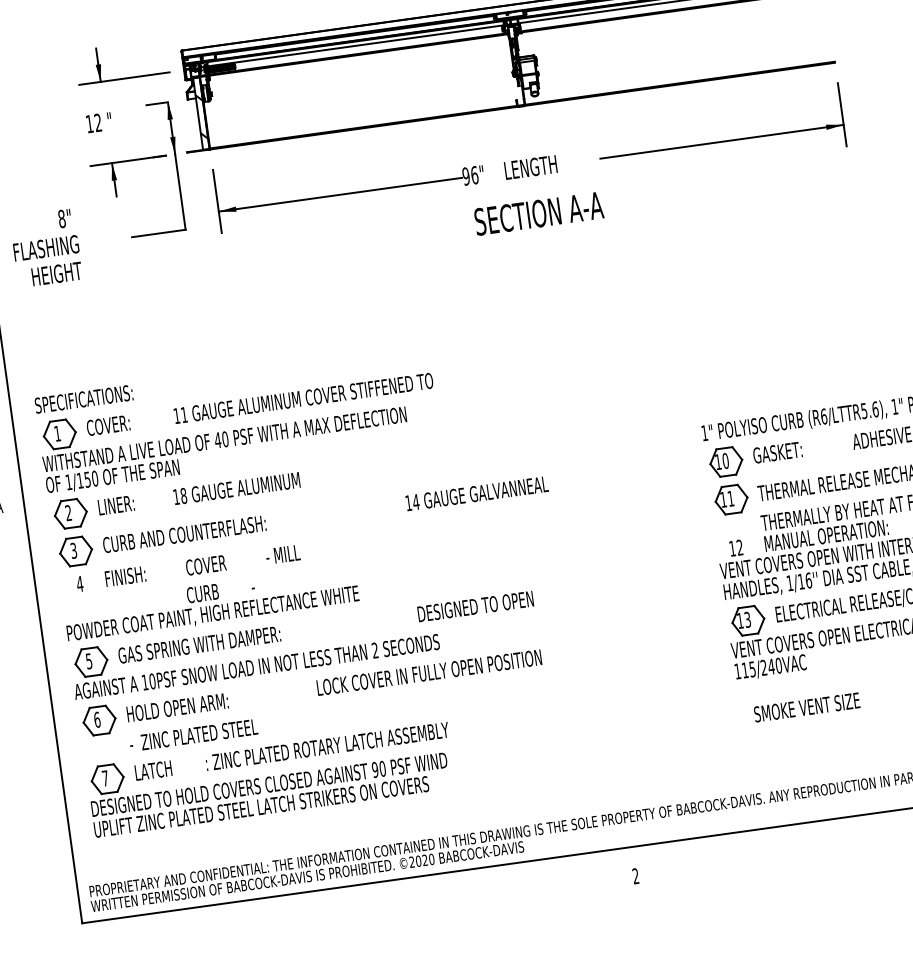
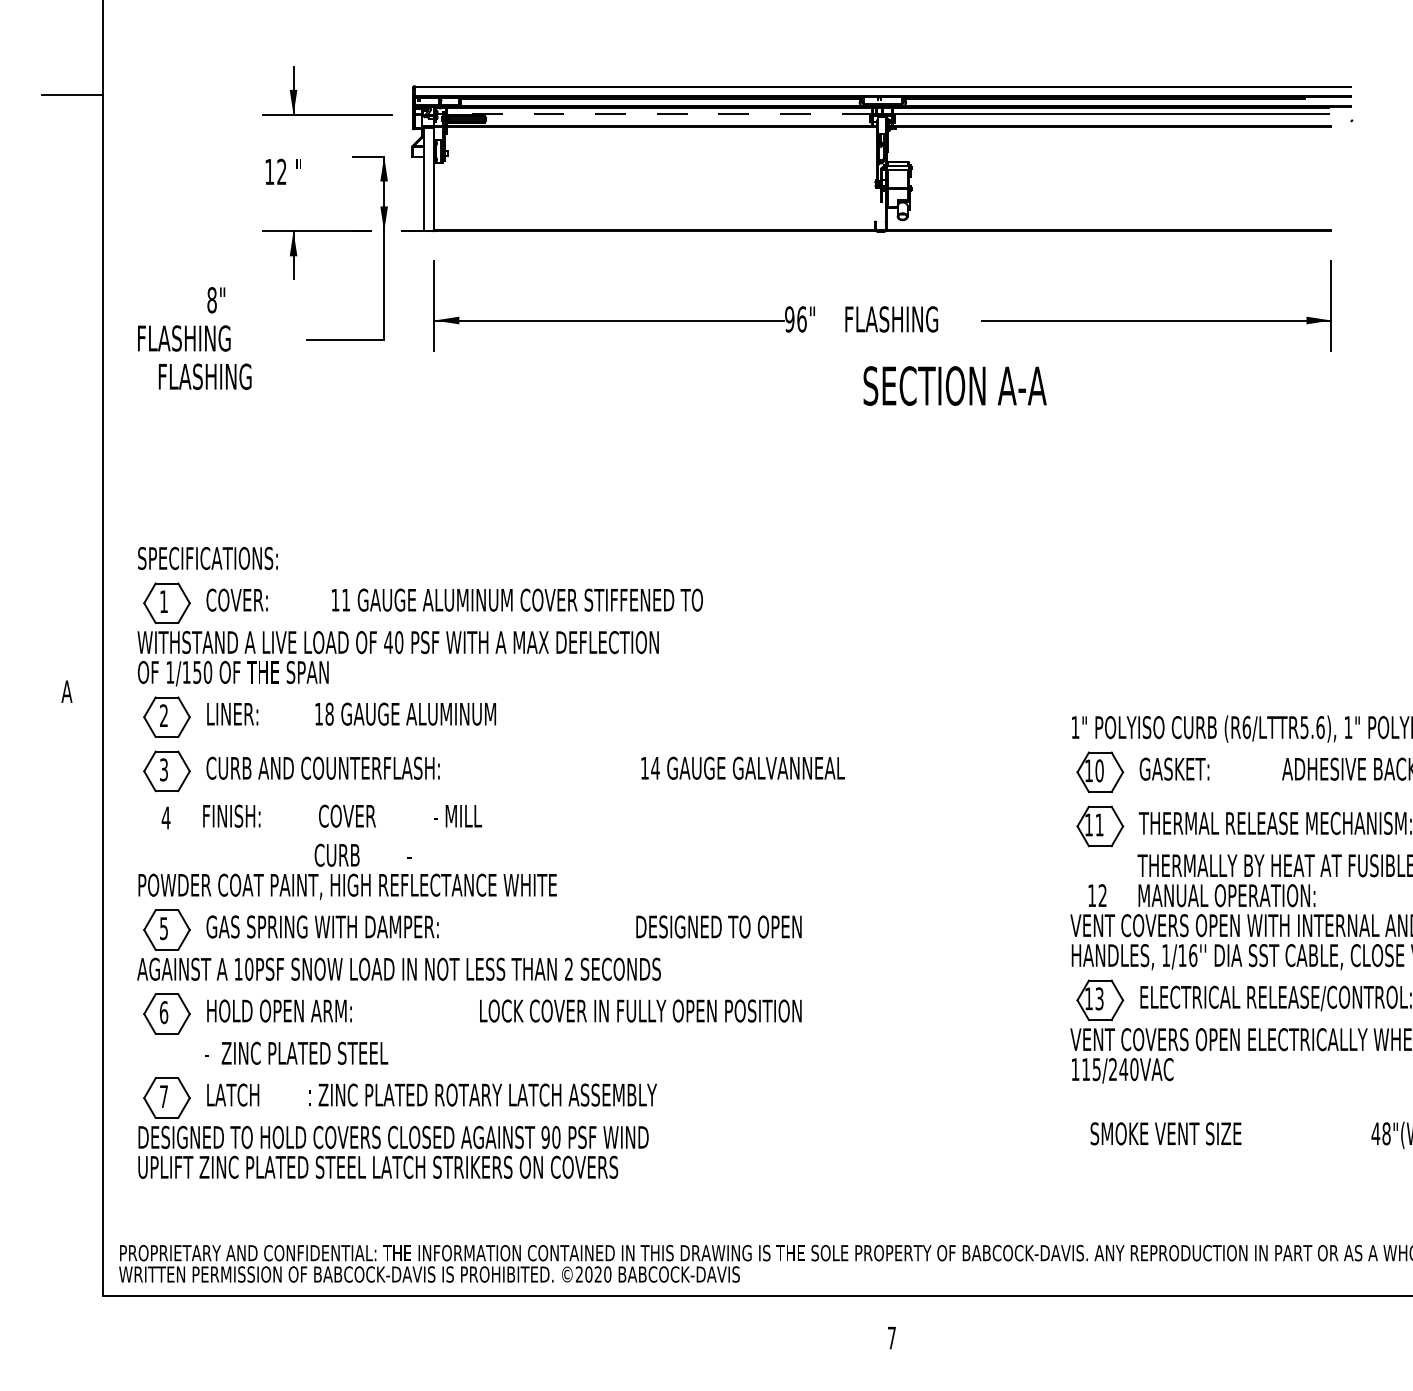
line: (355, 45) -> (659, 113), solid -> dashed
hatch: (201, 116) -> (428, 183), removed
text: (537, 166) -> (892, 319), LENGTH -> FLASHING
text: (538, 213) -> (954, 385), moved
text: (64, 272) -> (205, 376), HEIGHT -> FLASHING
text: (635, 875) -> (891, 1337), 2 -> 7

